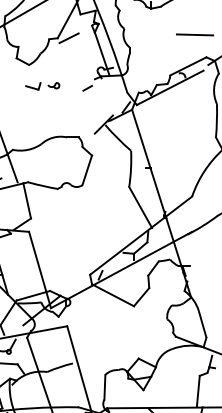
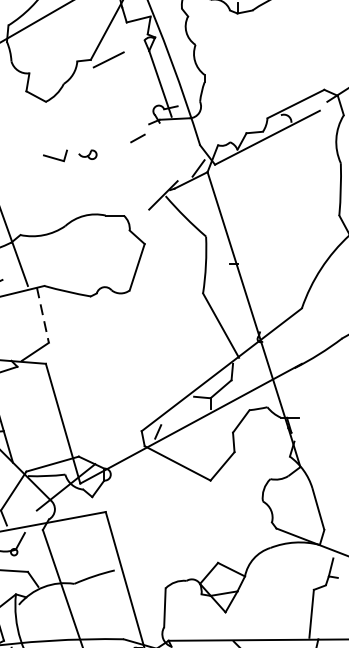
line: (194, 34) -> (305, 53), removed
part: (42, 86) -> (70, 156), moved
line: (27, 201) -> (43, 316), solid -> dashed

